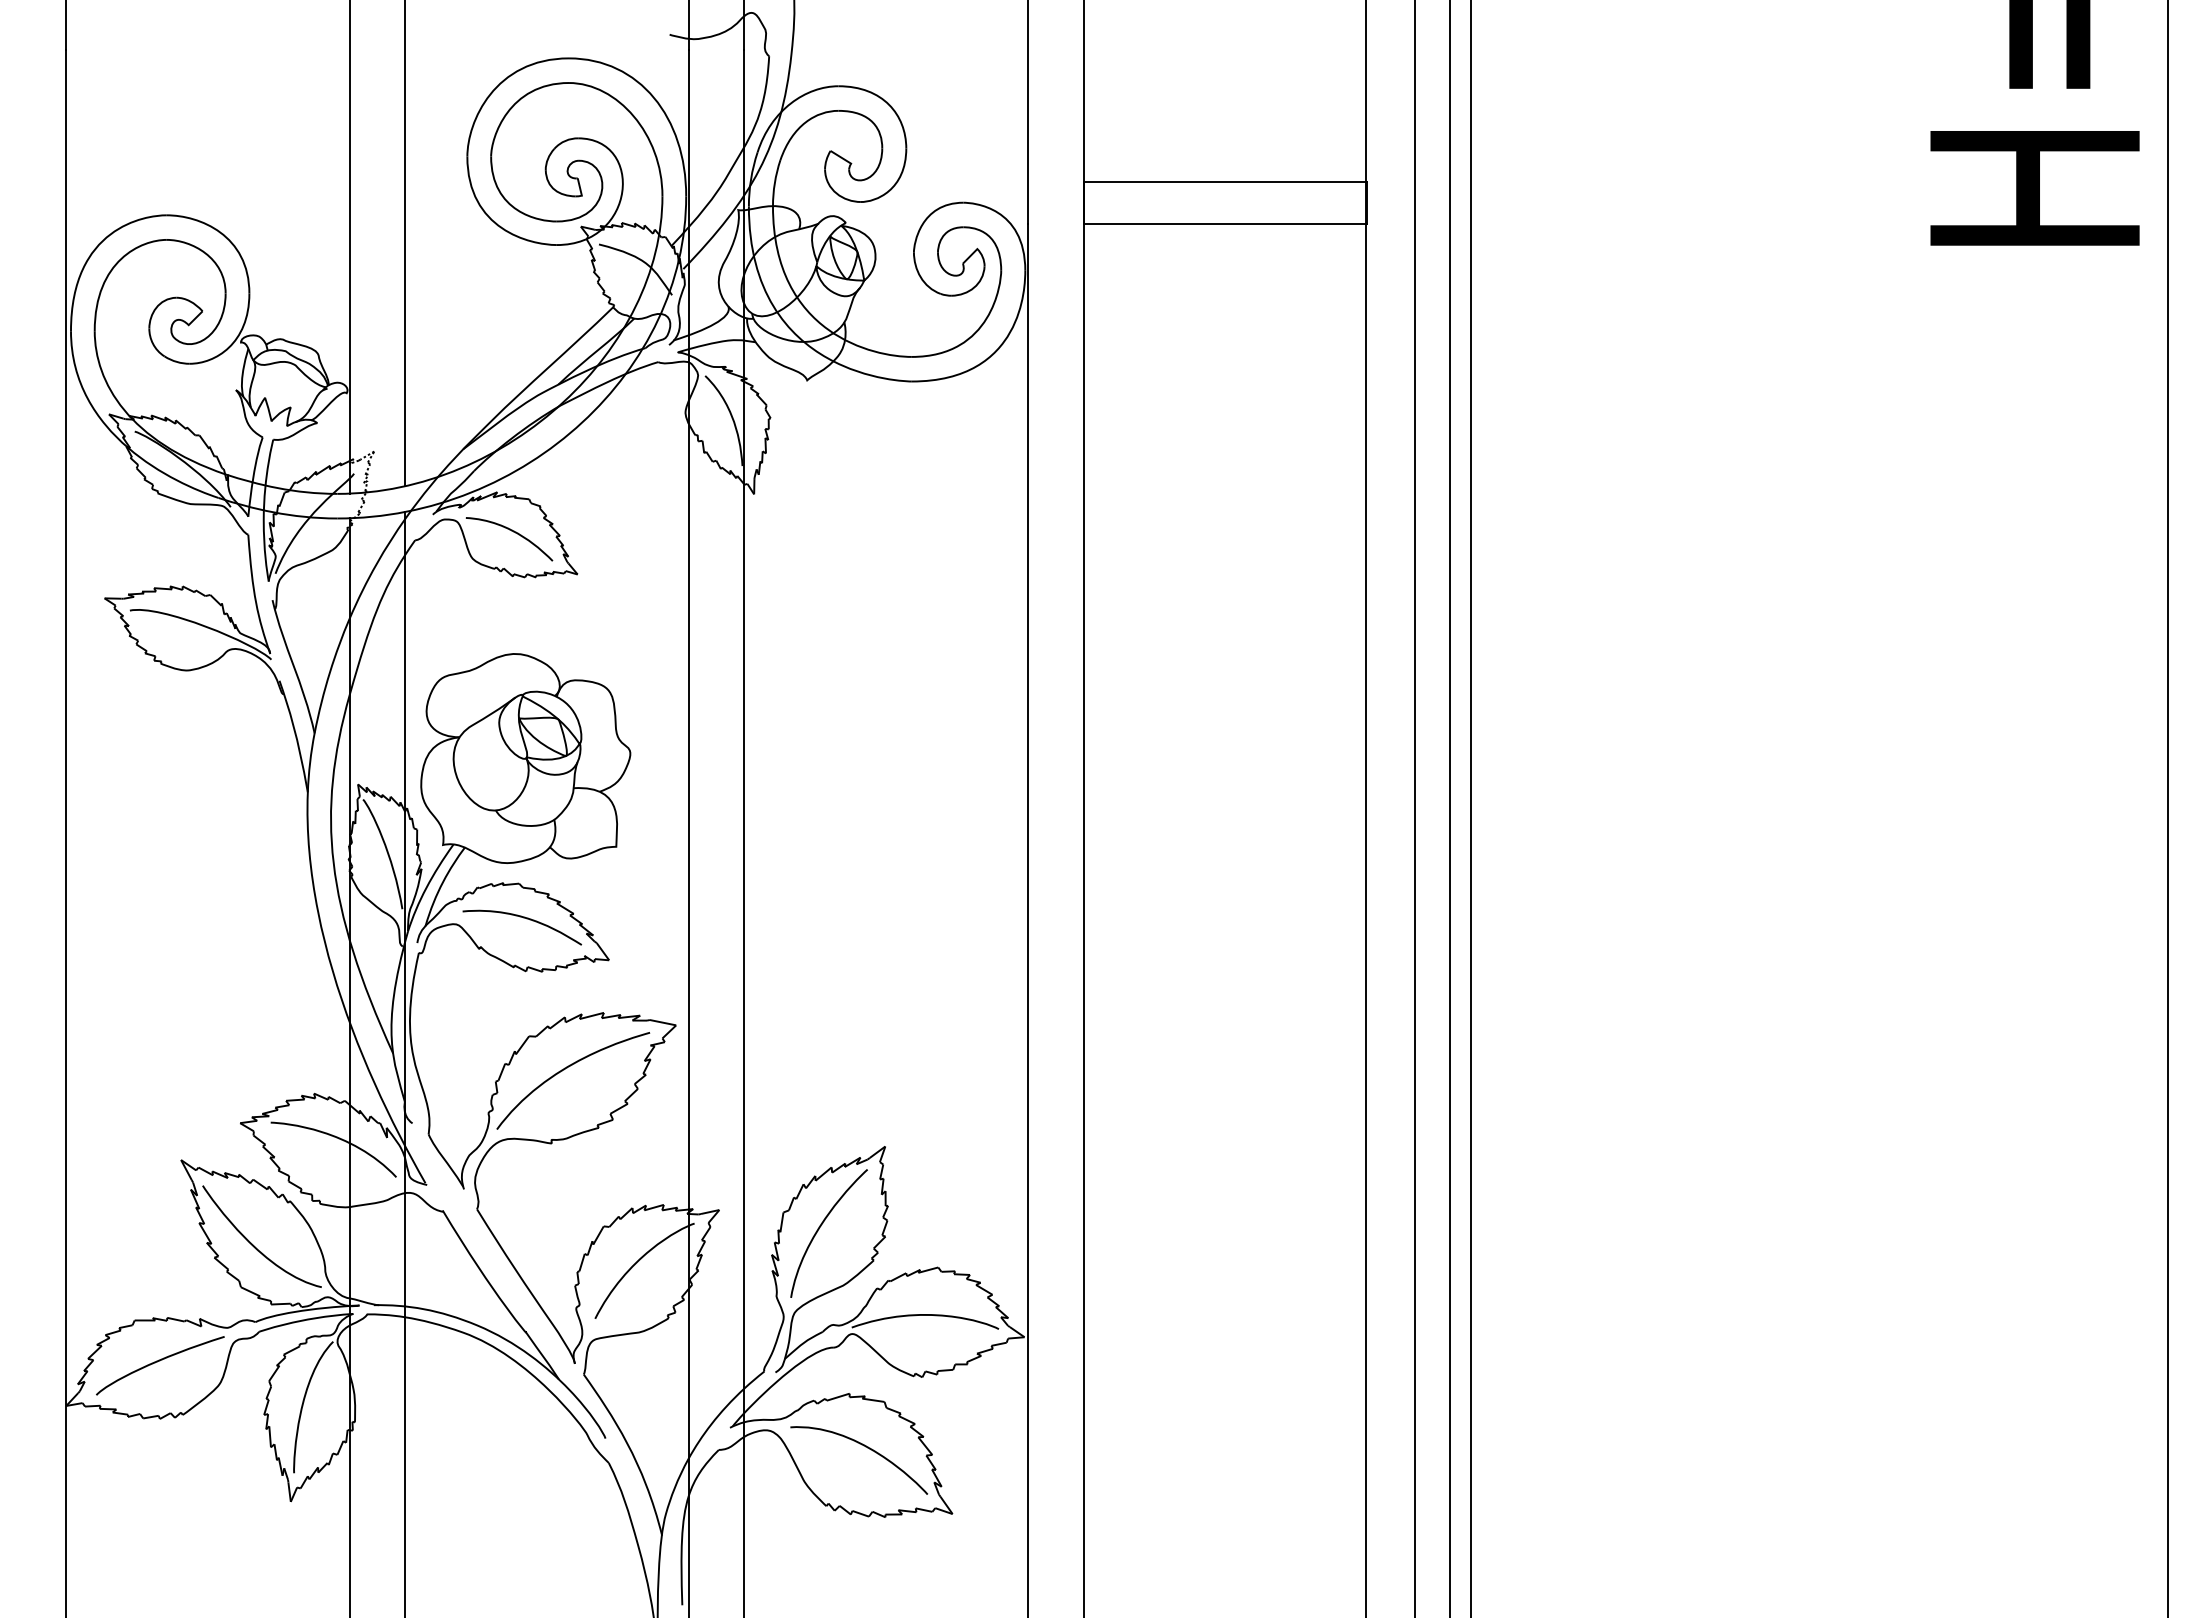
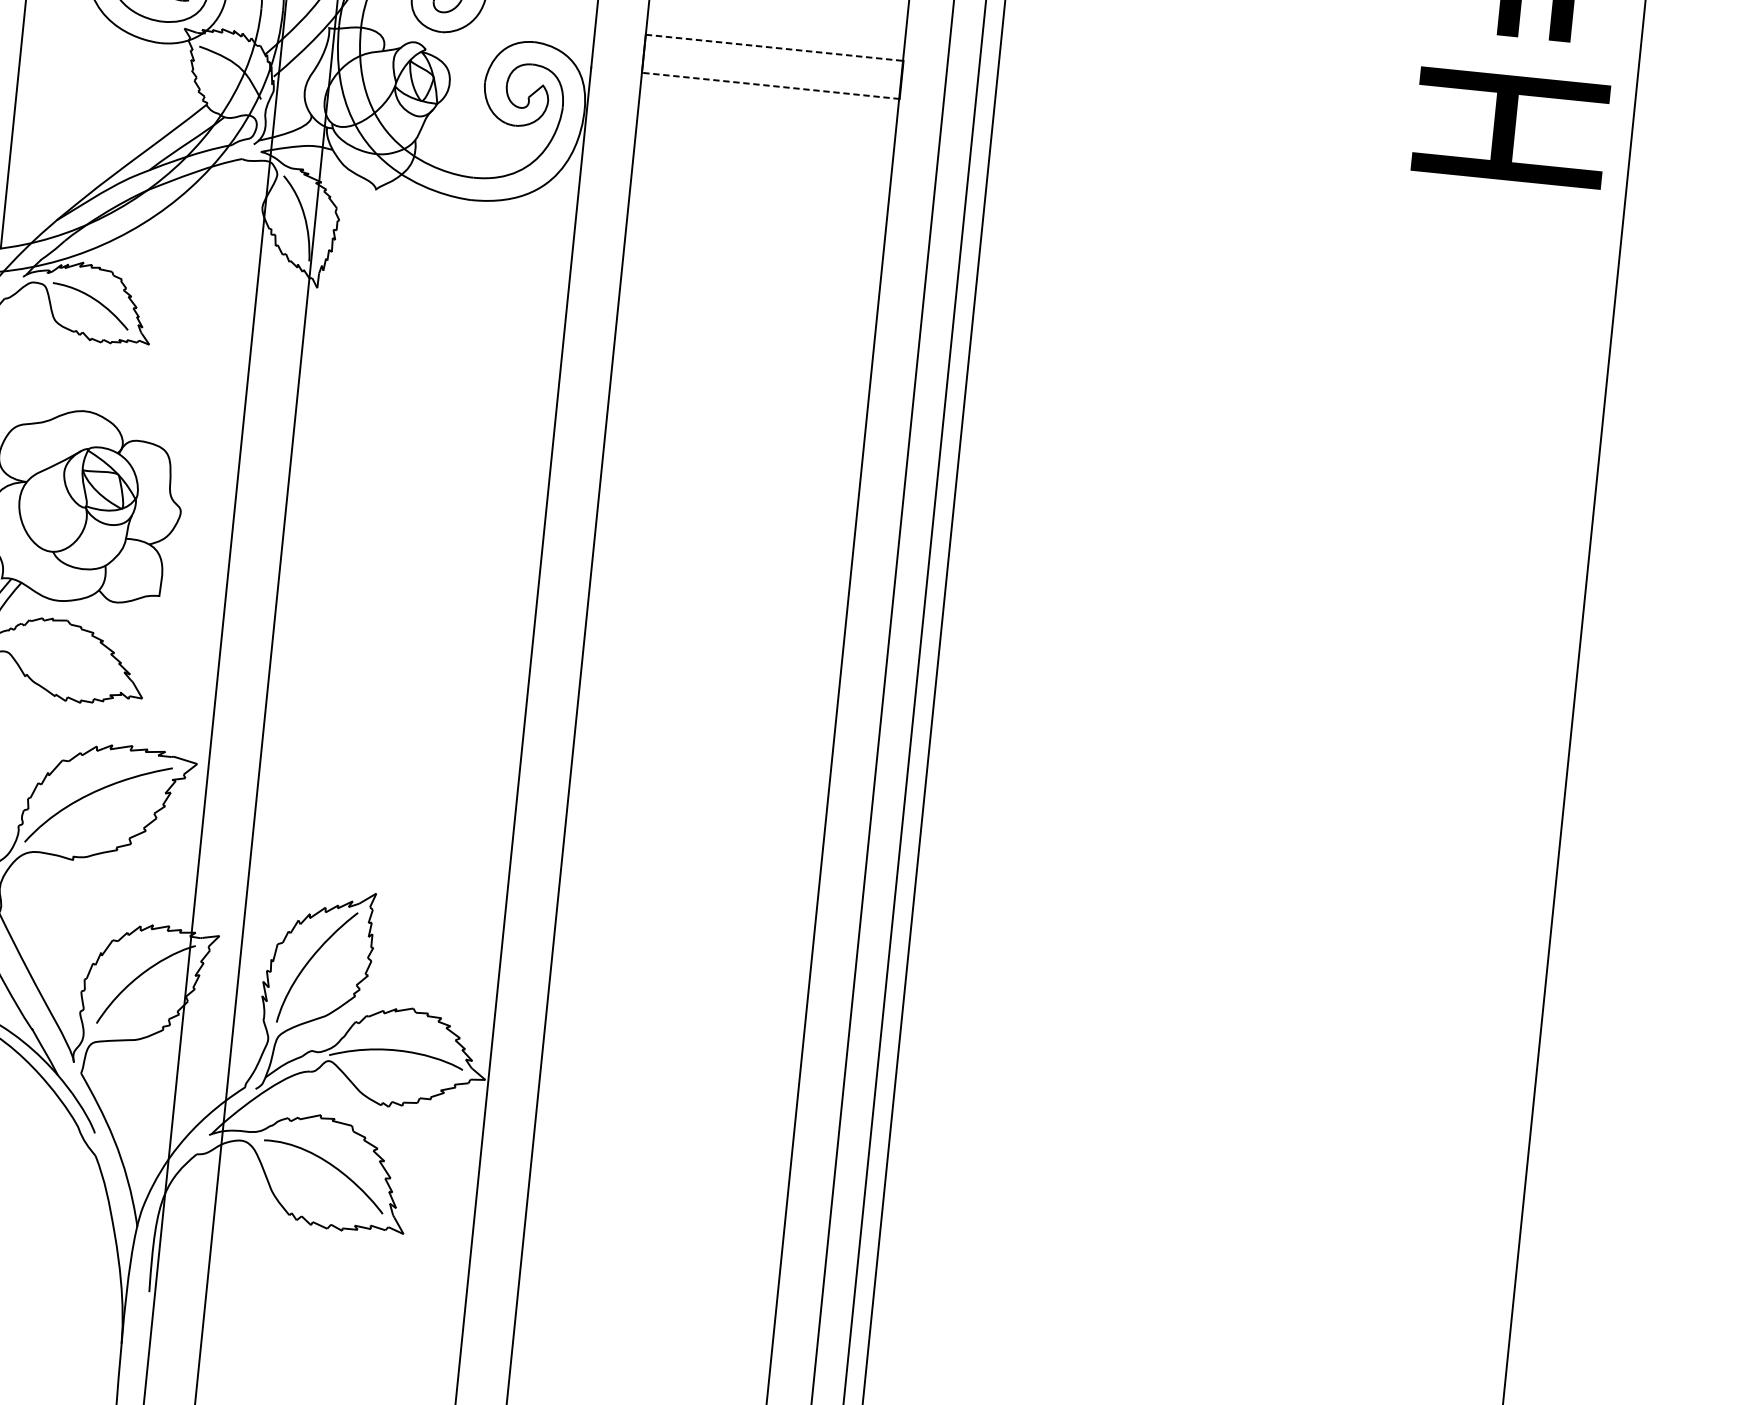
line: (1225, 182) -> (774, 48), solid -> dashed
line: (1225, 224) -> (771, 86), solid -> dashed
curve: (523, 918) -> (68, 652), removed

